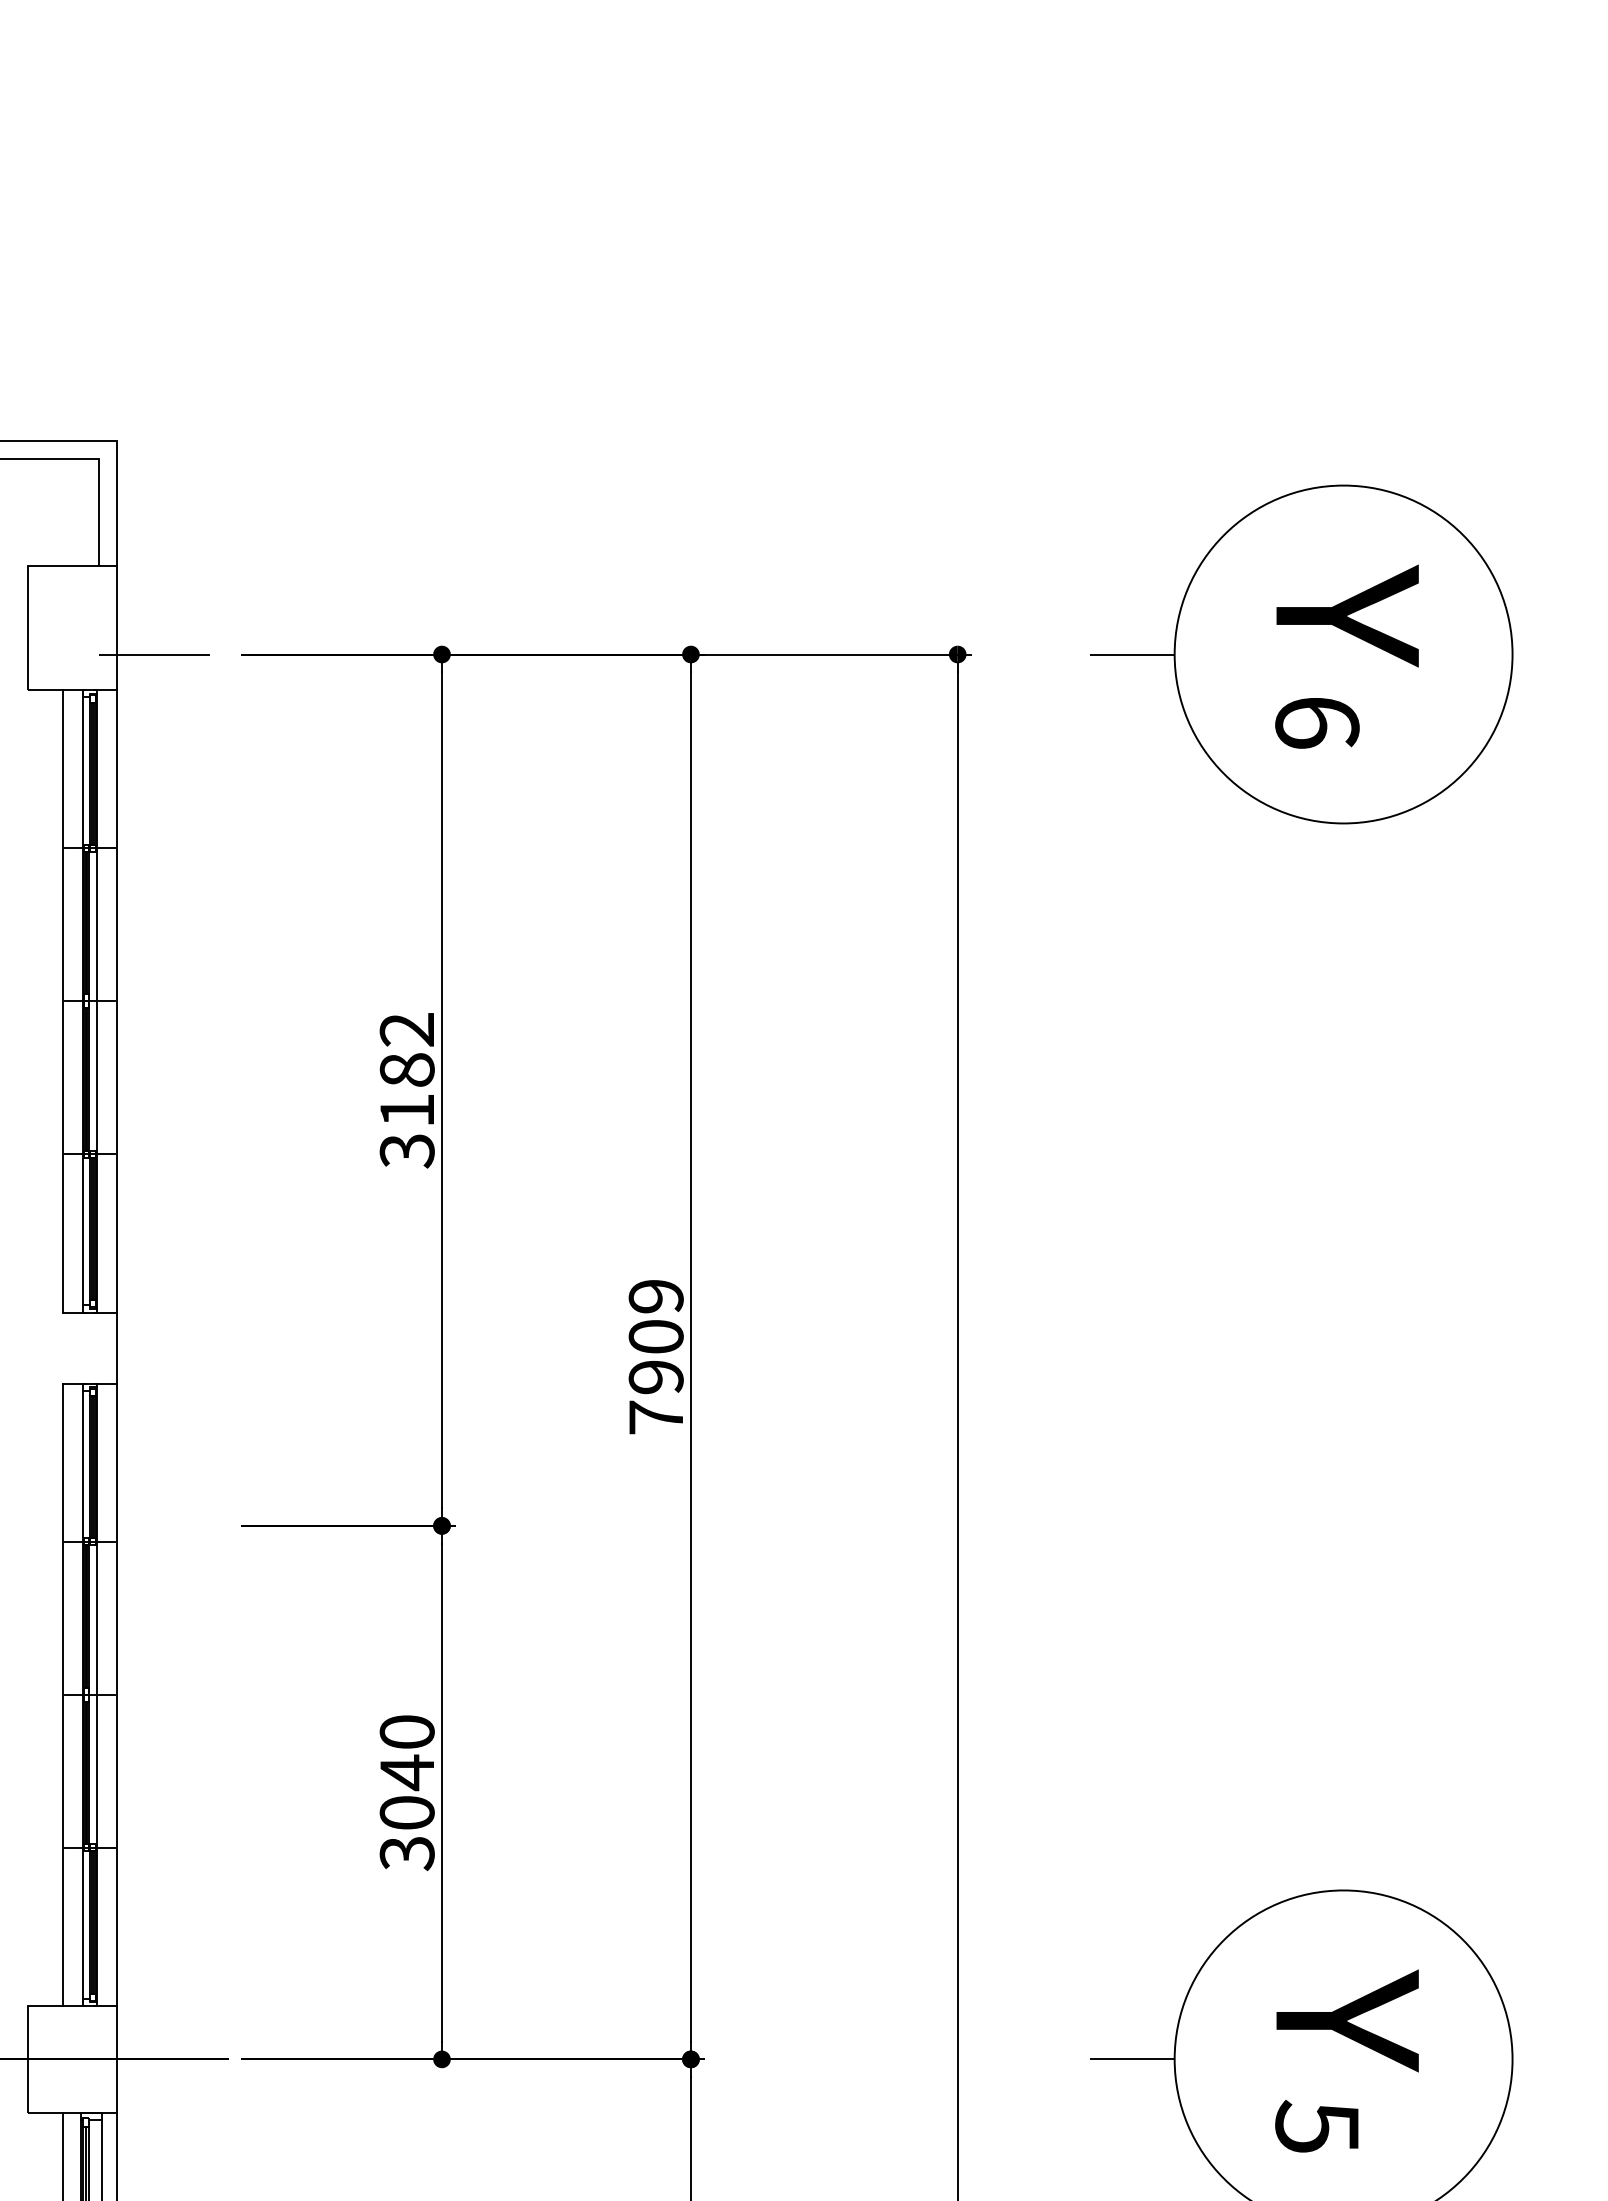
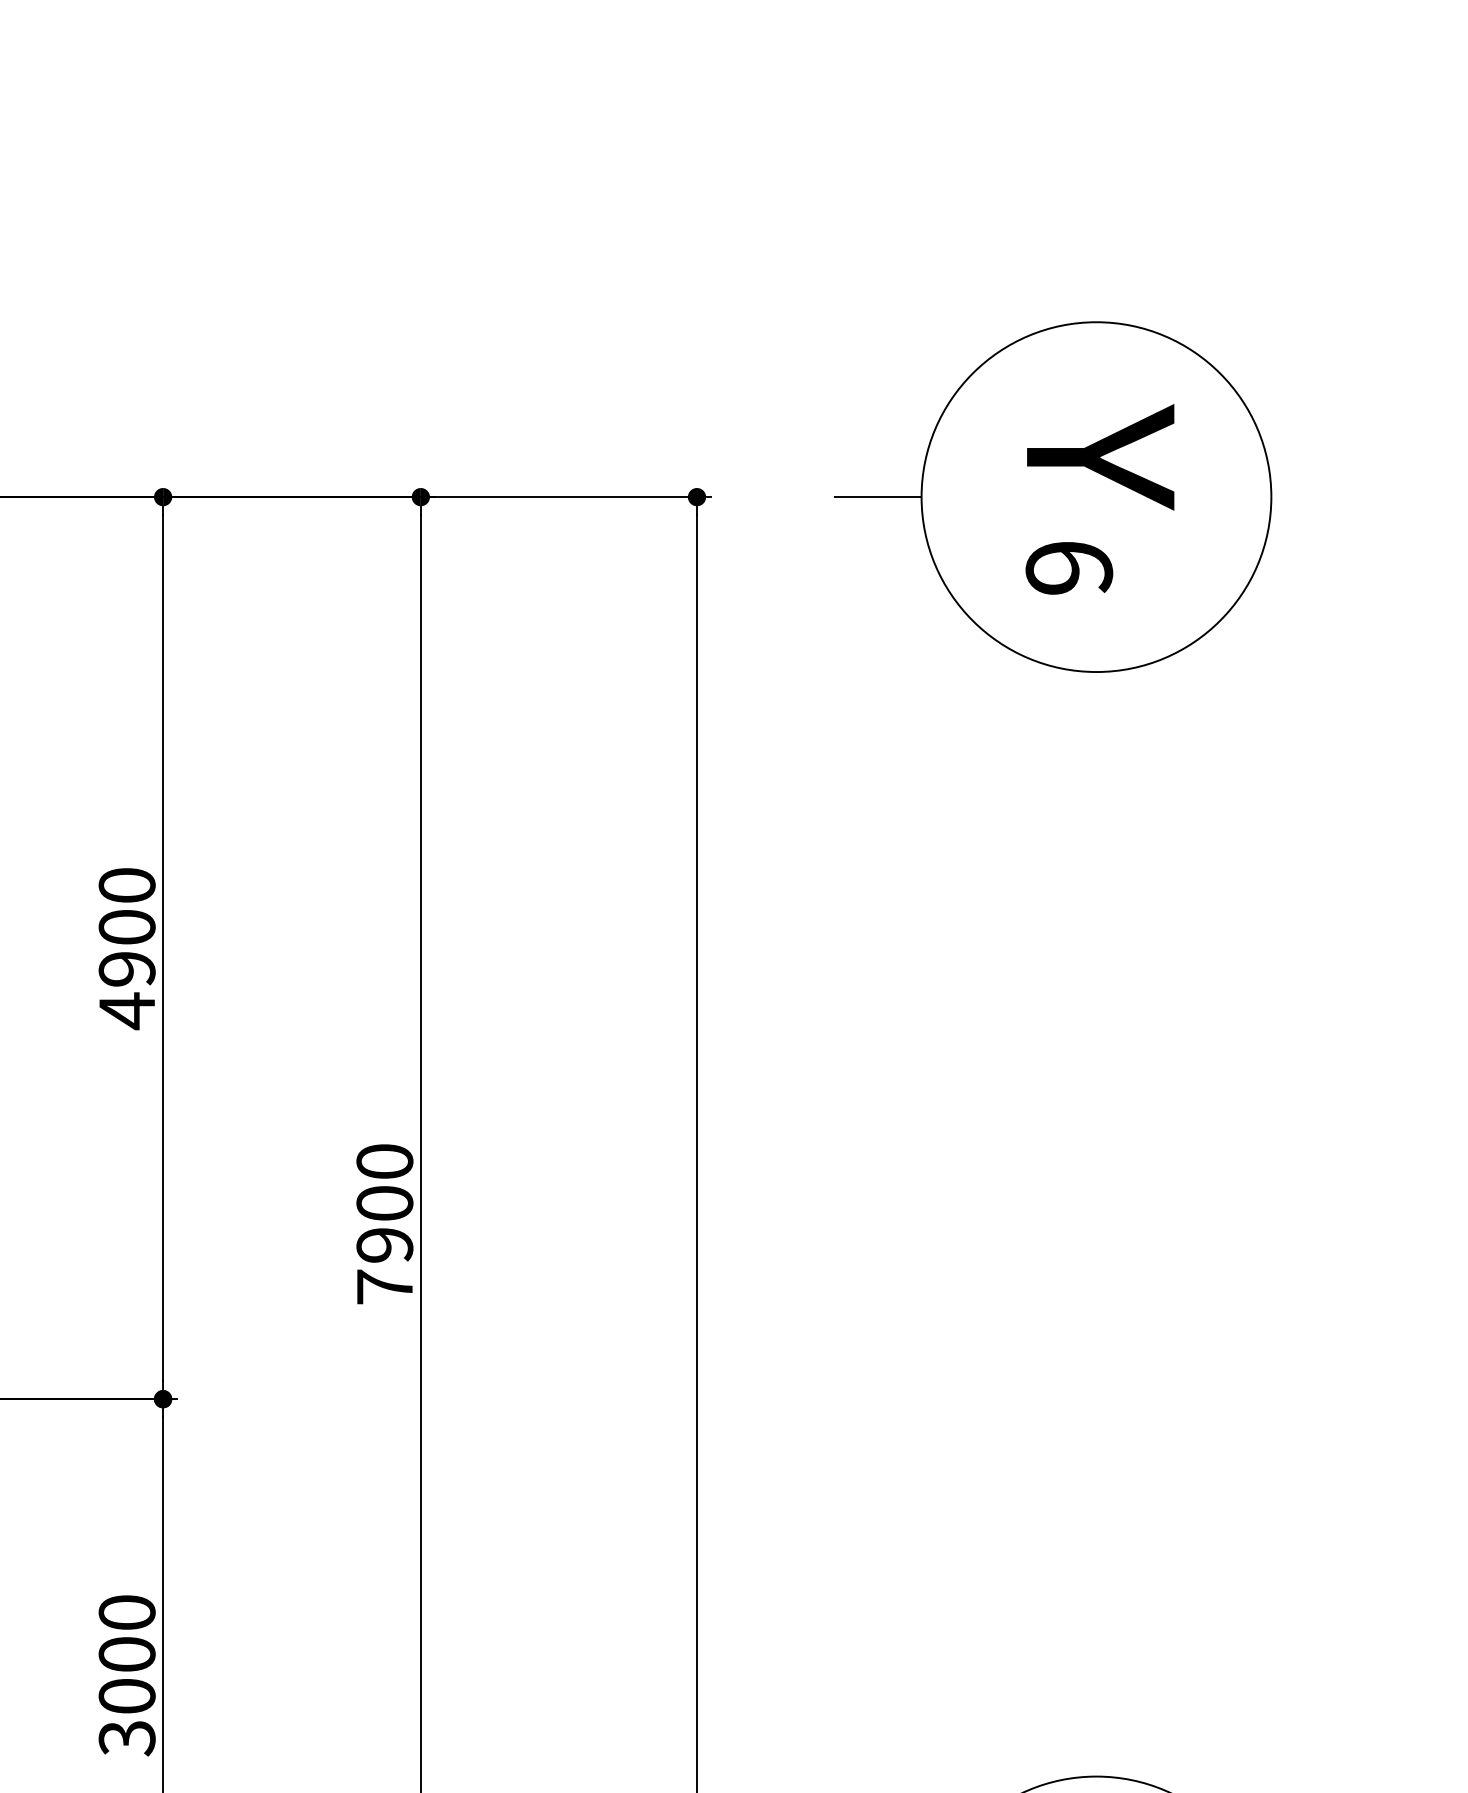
text: (406, 1091) -> (126, 949), 3182 -> 4900
text: (655, 1296) -> (384, 1161), 7909 -> 7900
text: (406, 1772) -> (126, 1654), 3040 -> 3000

